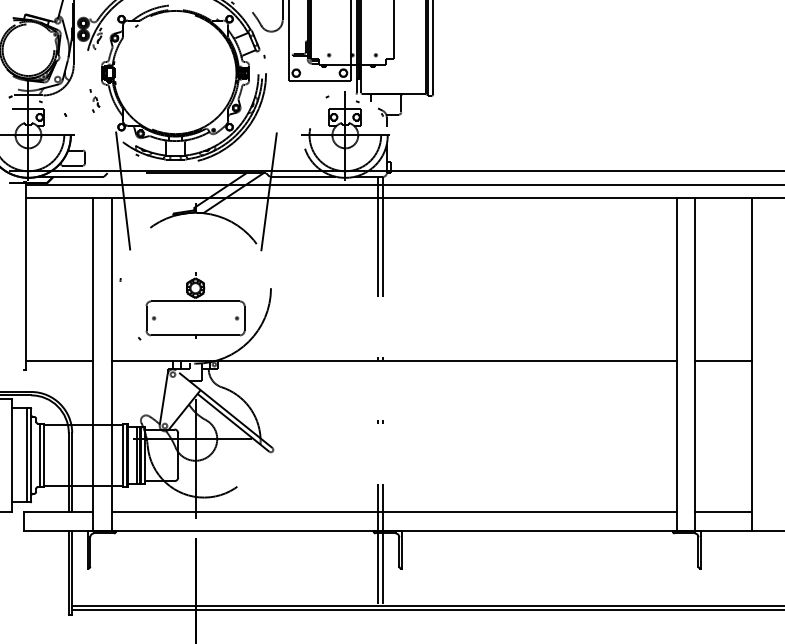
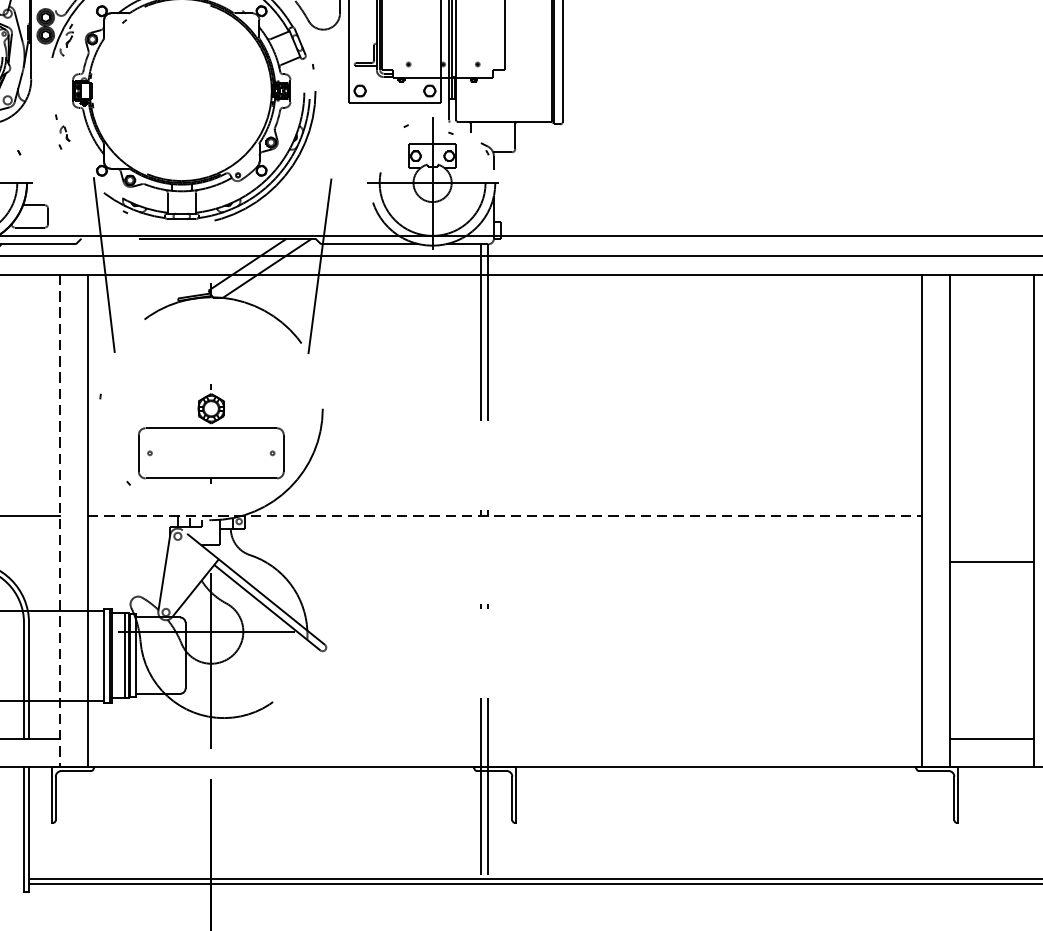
line: (394, 361) -> (505, 517), solid -> dashed
line: (723, 361) -> (991, 562), moved
line: (93, 364) -> (60, 521), solid -> dashed
line: (394, 511) -> (505, 738), removed

